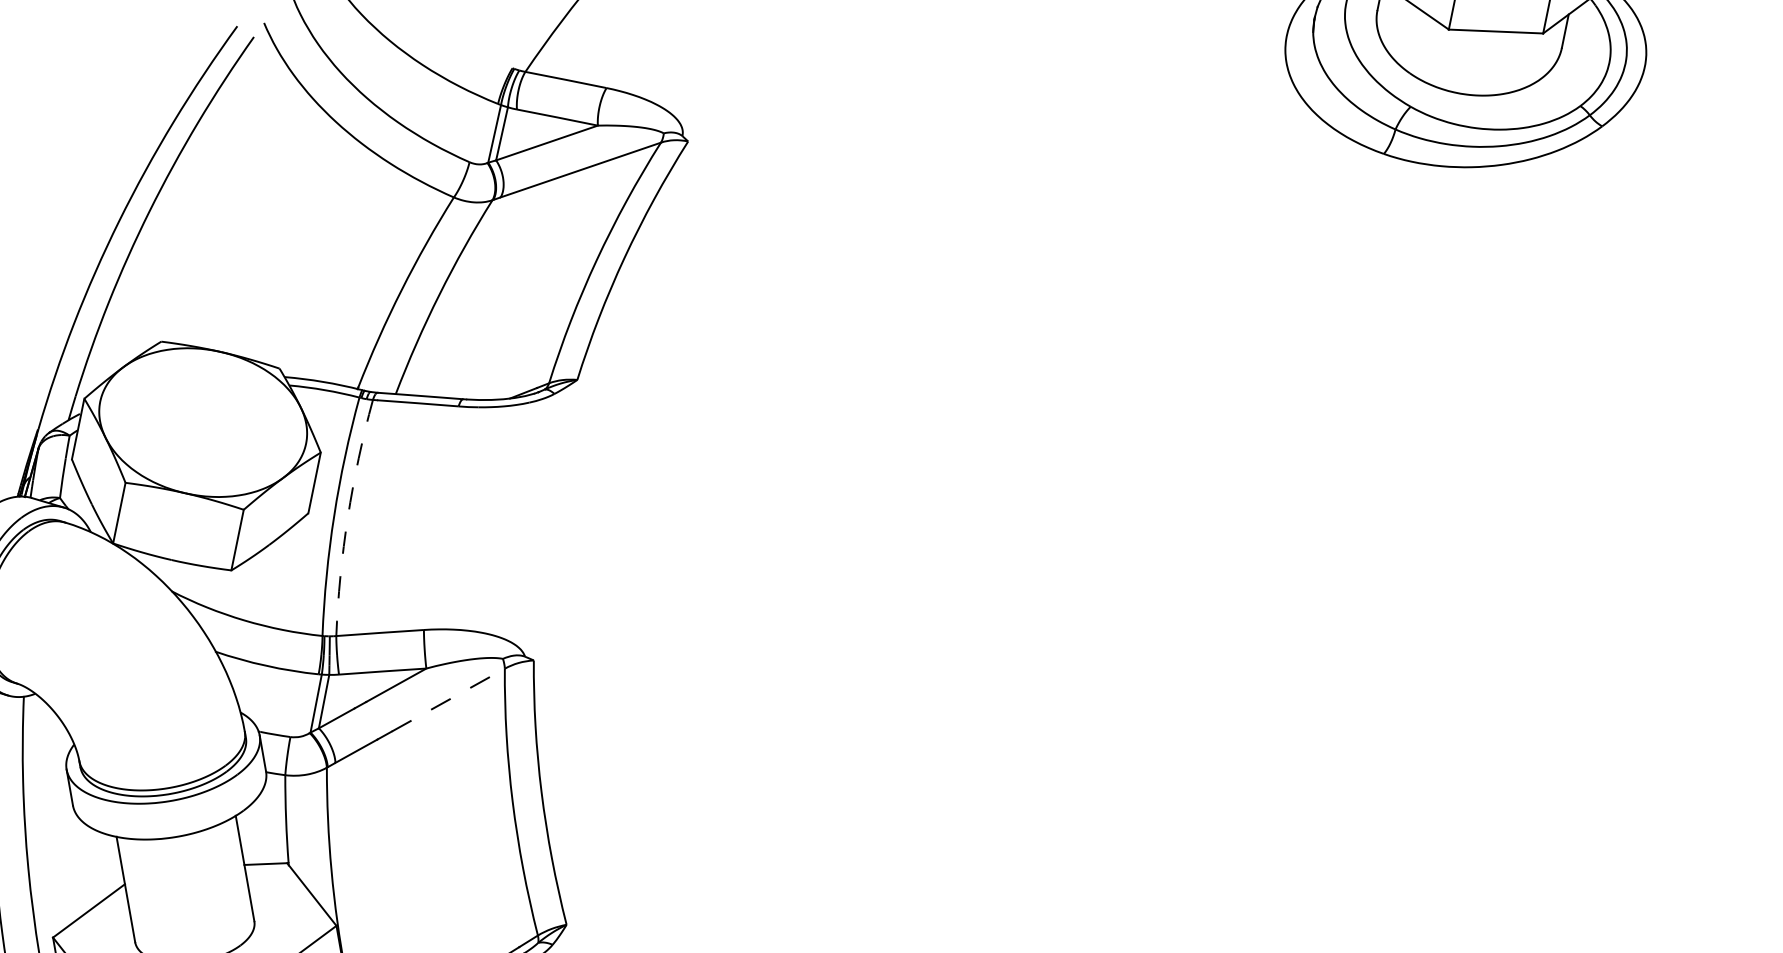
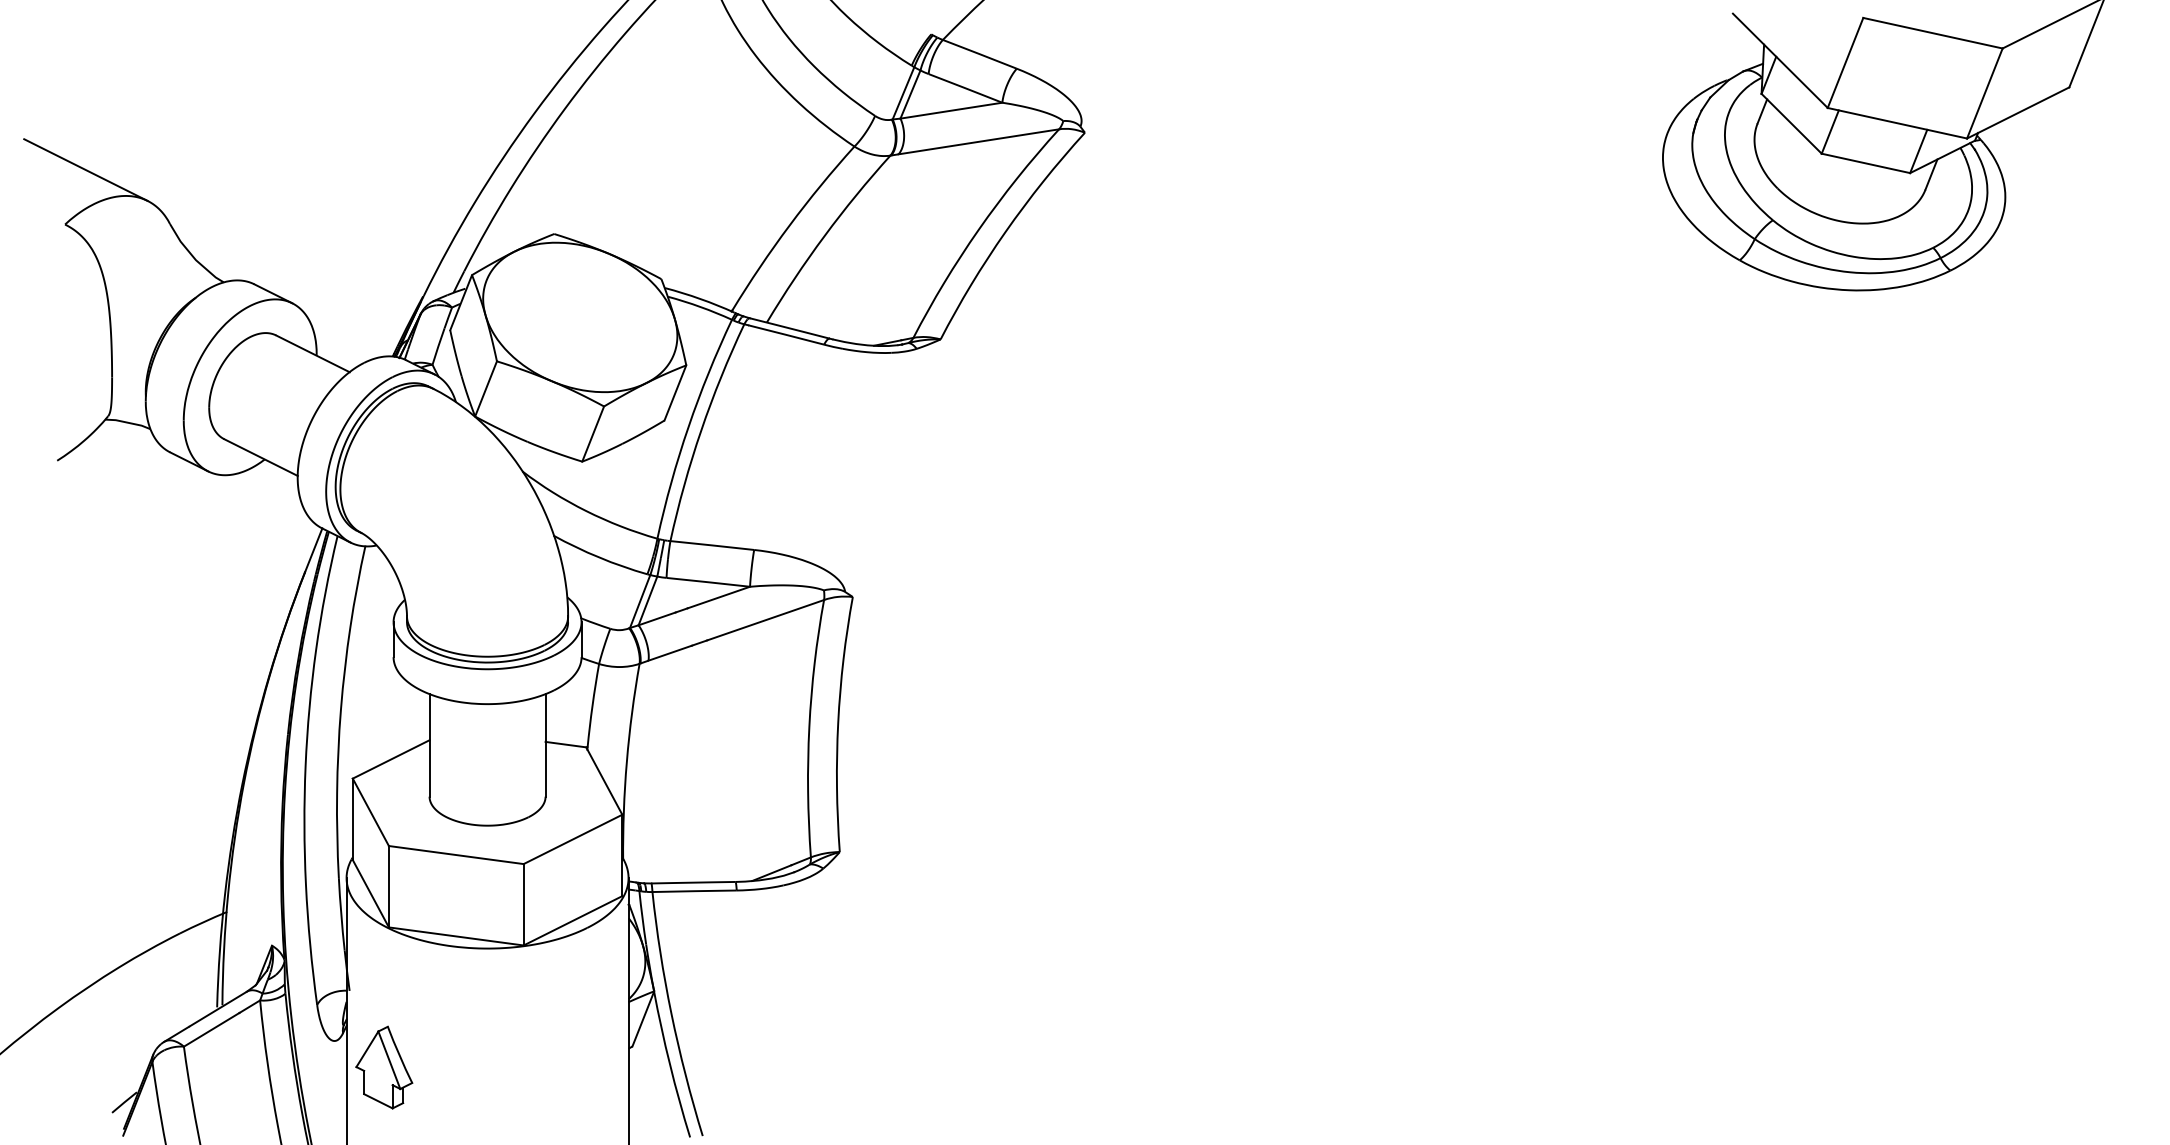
arc: (348, 516) -> (701, 430), dashed -> solid
line: (448, 700) -> (765, 620), dashed -> solid

